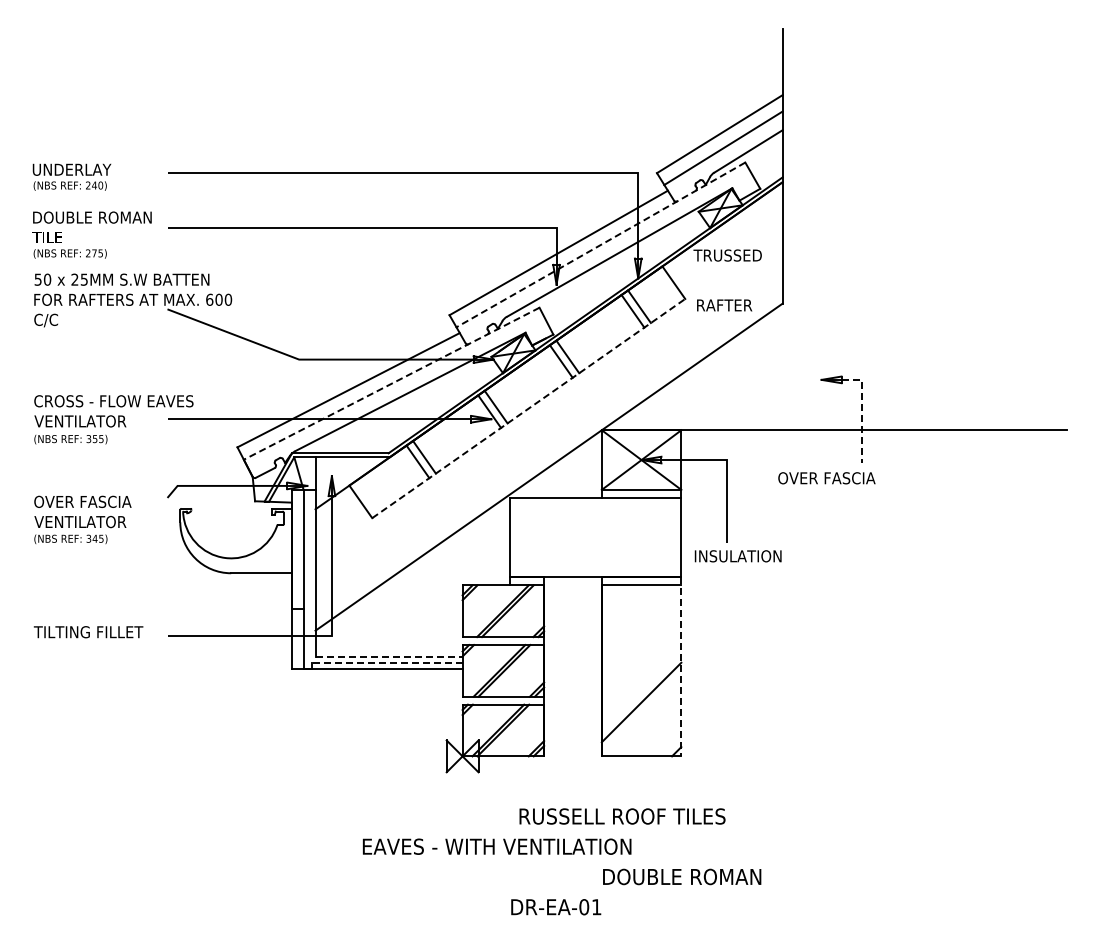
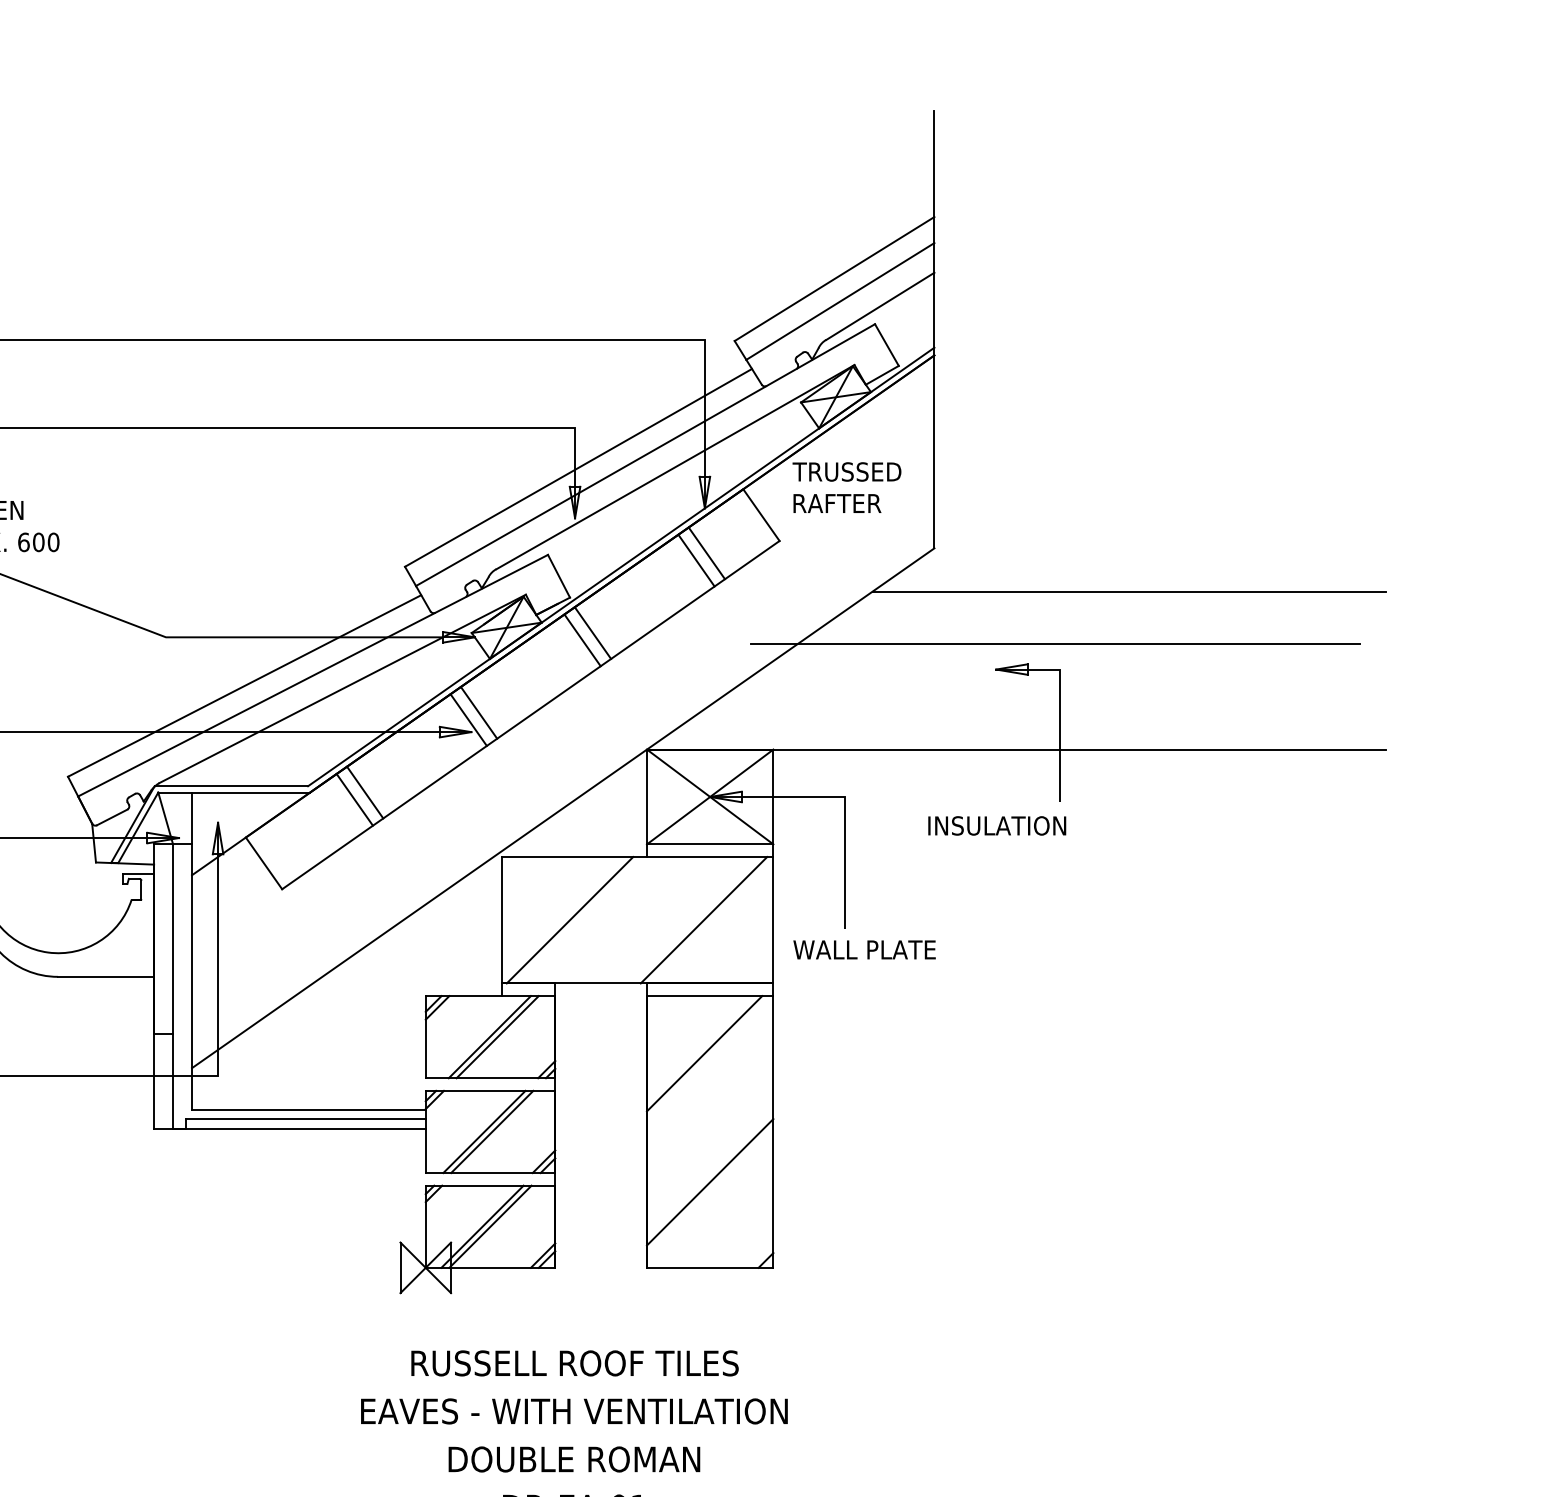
line: (600, 245) -> (644, 456), dashed -> solid
text: (724, 305) -> (837, 503), moved
line: (905, 330) -> (1129, 591), added
line: (858, 363) -> (1054, 643), added
line: (391, 383) -> (312, 675), dashed -> solid
line: (529, 408) -> (532, 715), dashed -> solid
line: (861, 410) -> (1059, 718), dashed -> solid
text: (826, 478) -> (1004, 826), OVER FASCIA -> INSULATION
line: (553, 537) -> (570, 920), added
line: (637, 537) -> (703, 920), added
text: (738, 556) -> (864, 950), INSULATION -> WALL PLATE
line: (637, 621) -> (703, 1053), added
line: (389, 656) -> (309, 1109), dashed -> solid
line: (387, 662) -> (306, 1118), dashed -> solid
line: (681, 667) -> (773, 1126), dashed -> solid
text: (622, 816) -> (574, 1363), moved
text: (497, 846) -> (574, 1411), moved
text: (682, 876) -> (574, 1458), moved

